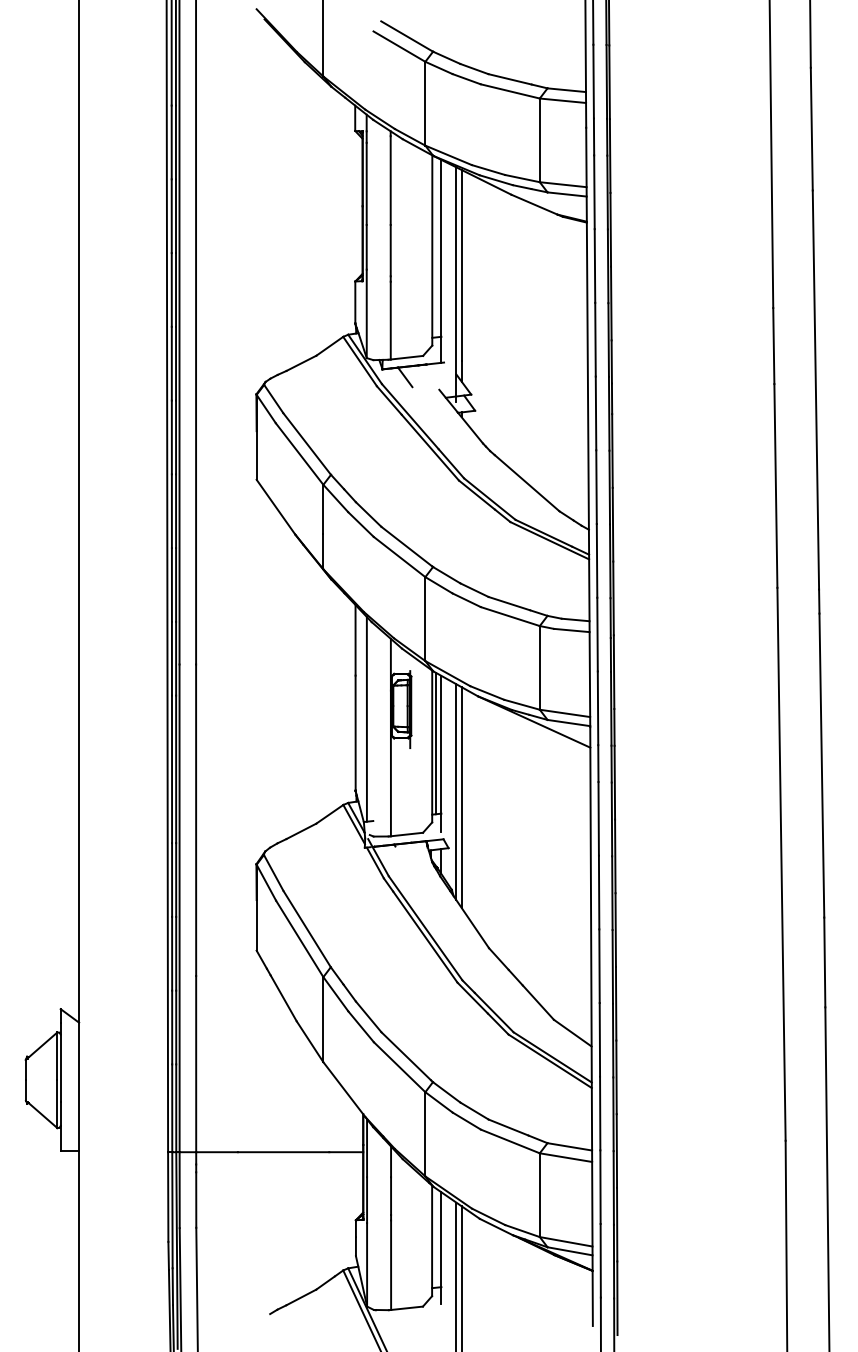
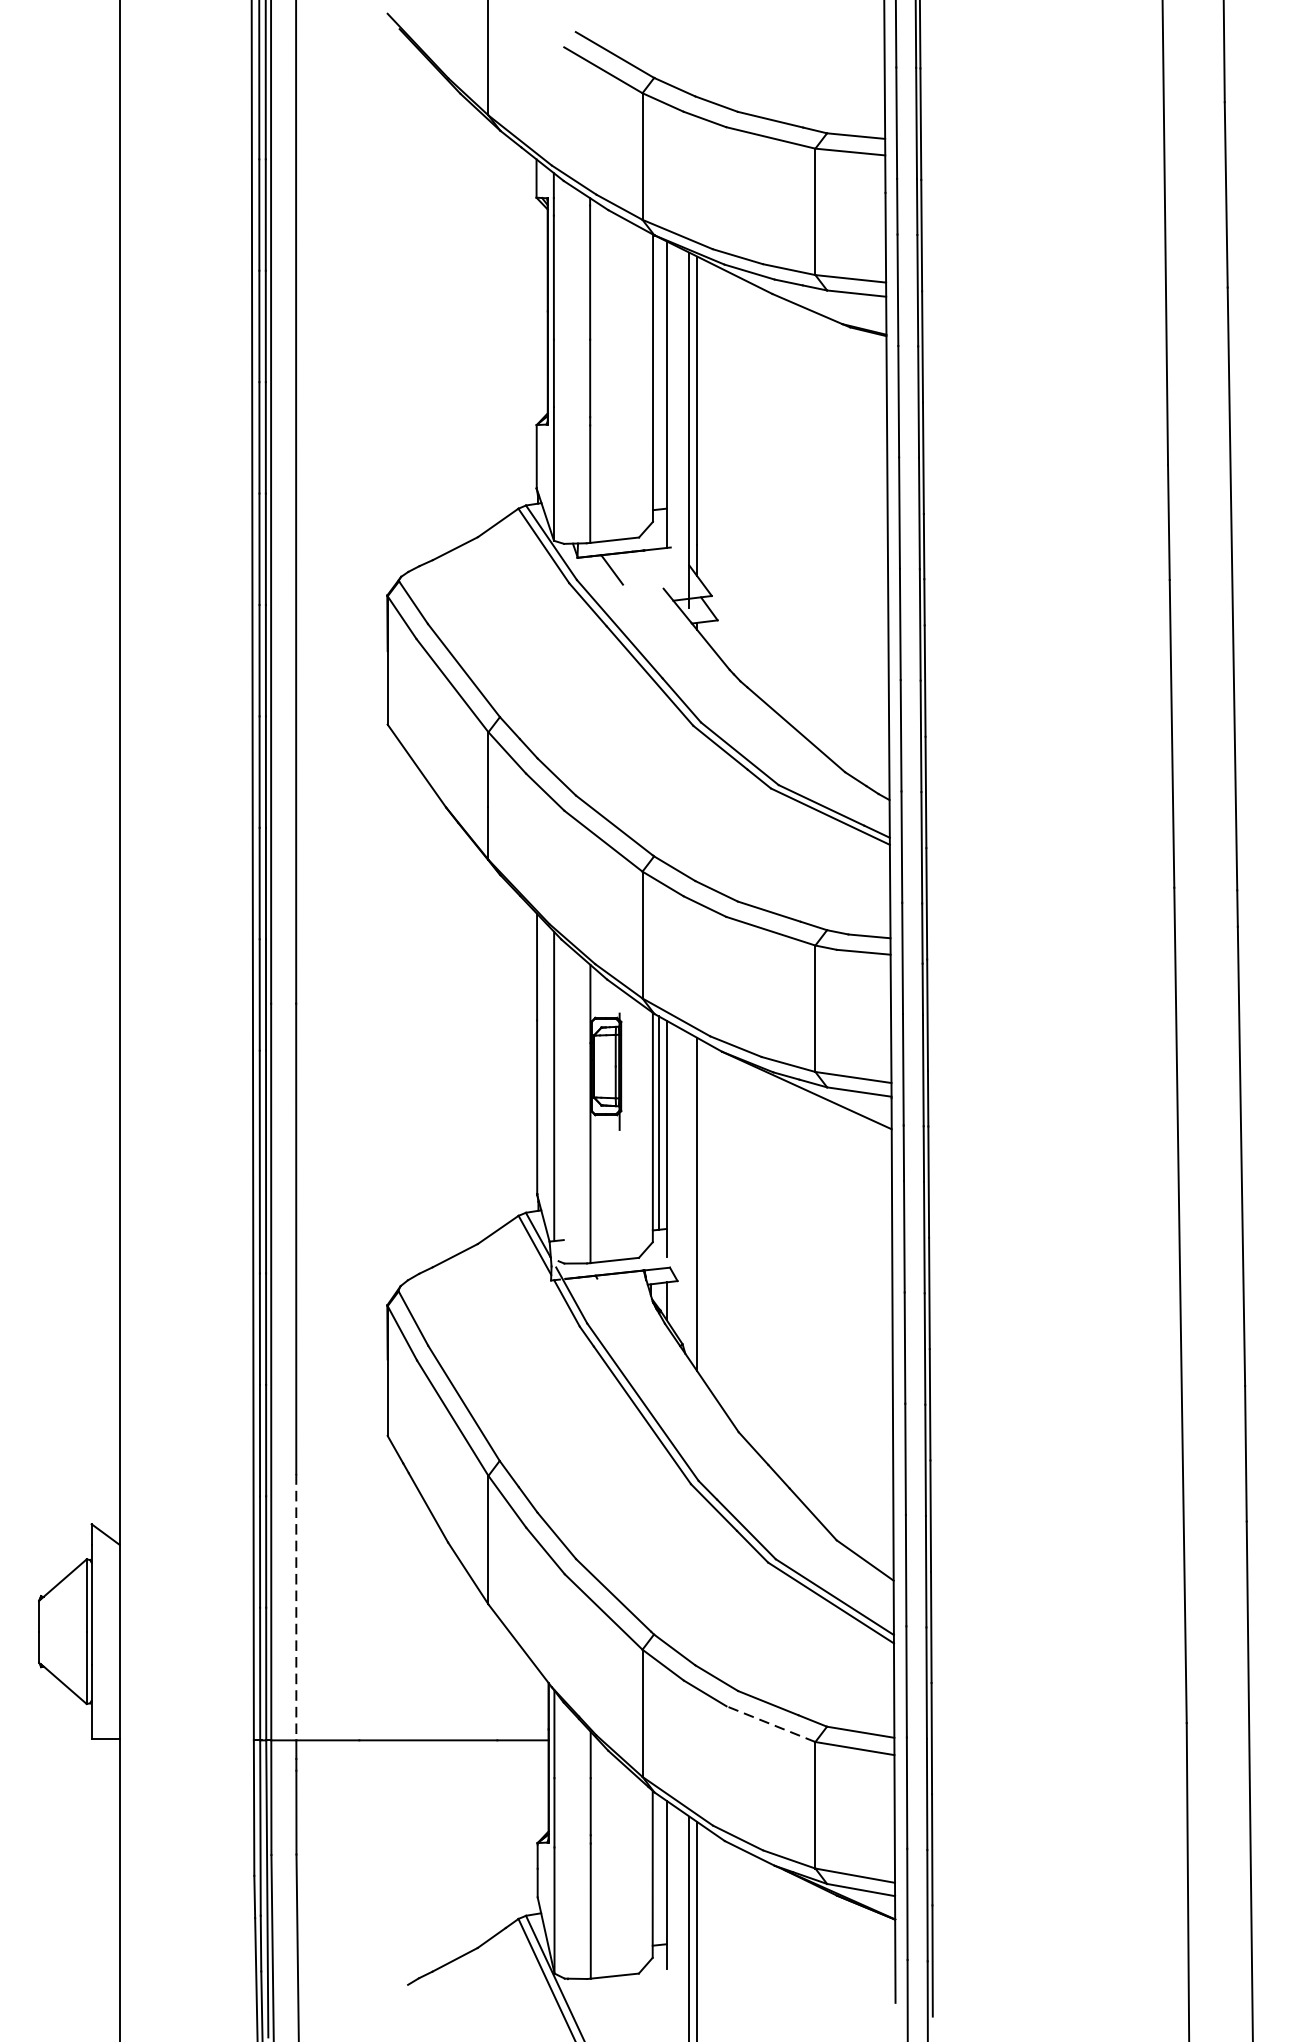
line: (456, 792) -> (689, 1196), removed
line: (196, 1064) -> (296, 1607), solid -> dashed
line: (510, 1141) -> (771, 1724), solid -> dashed

